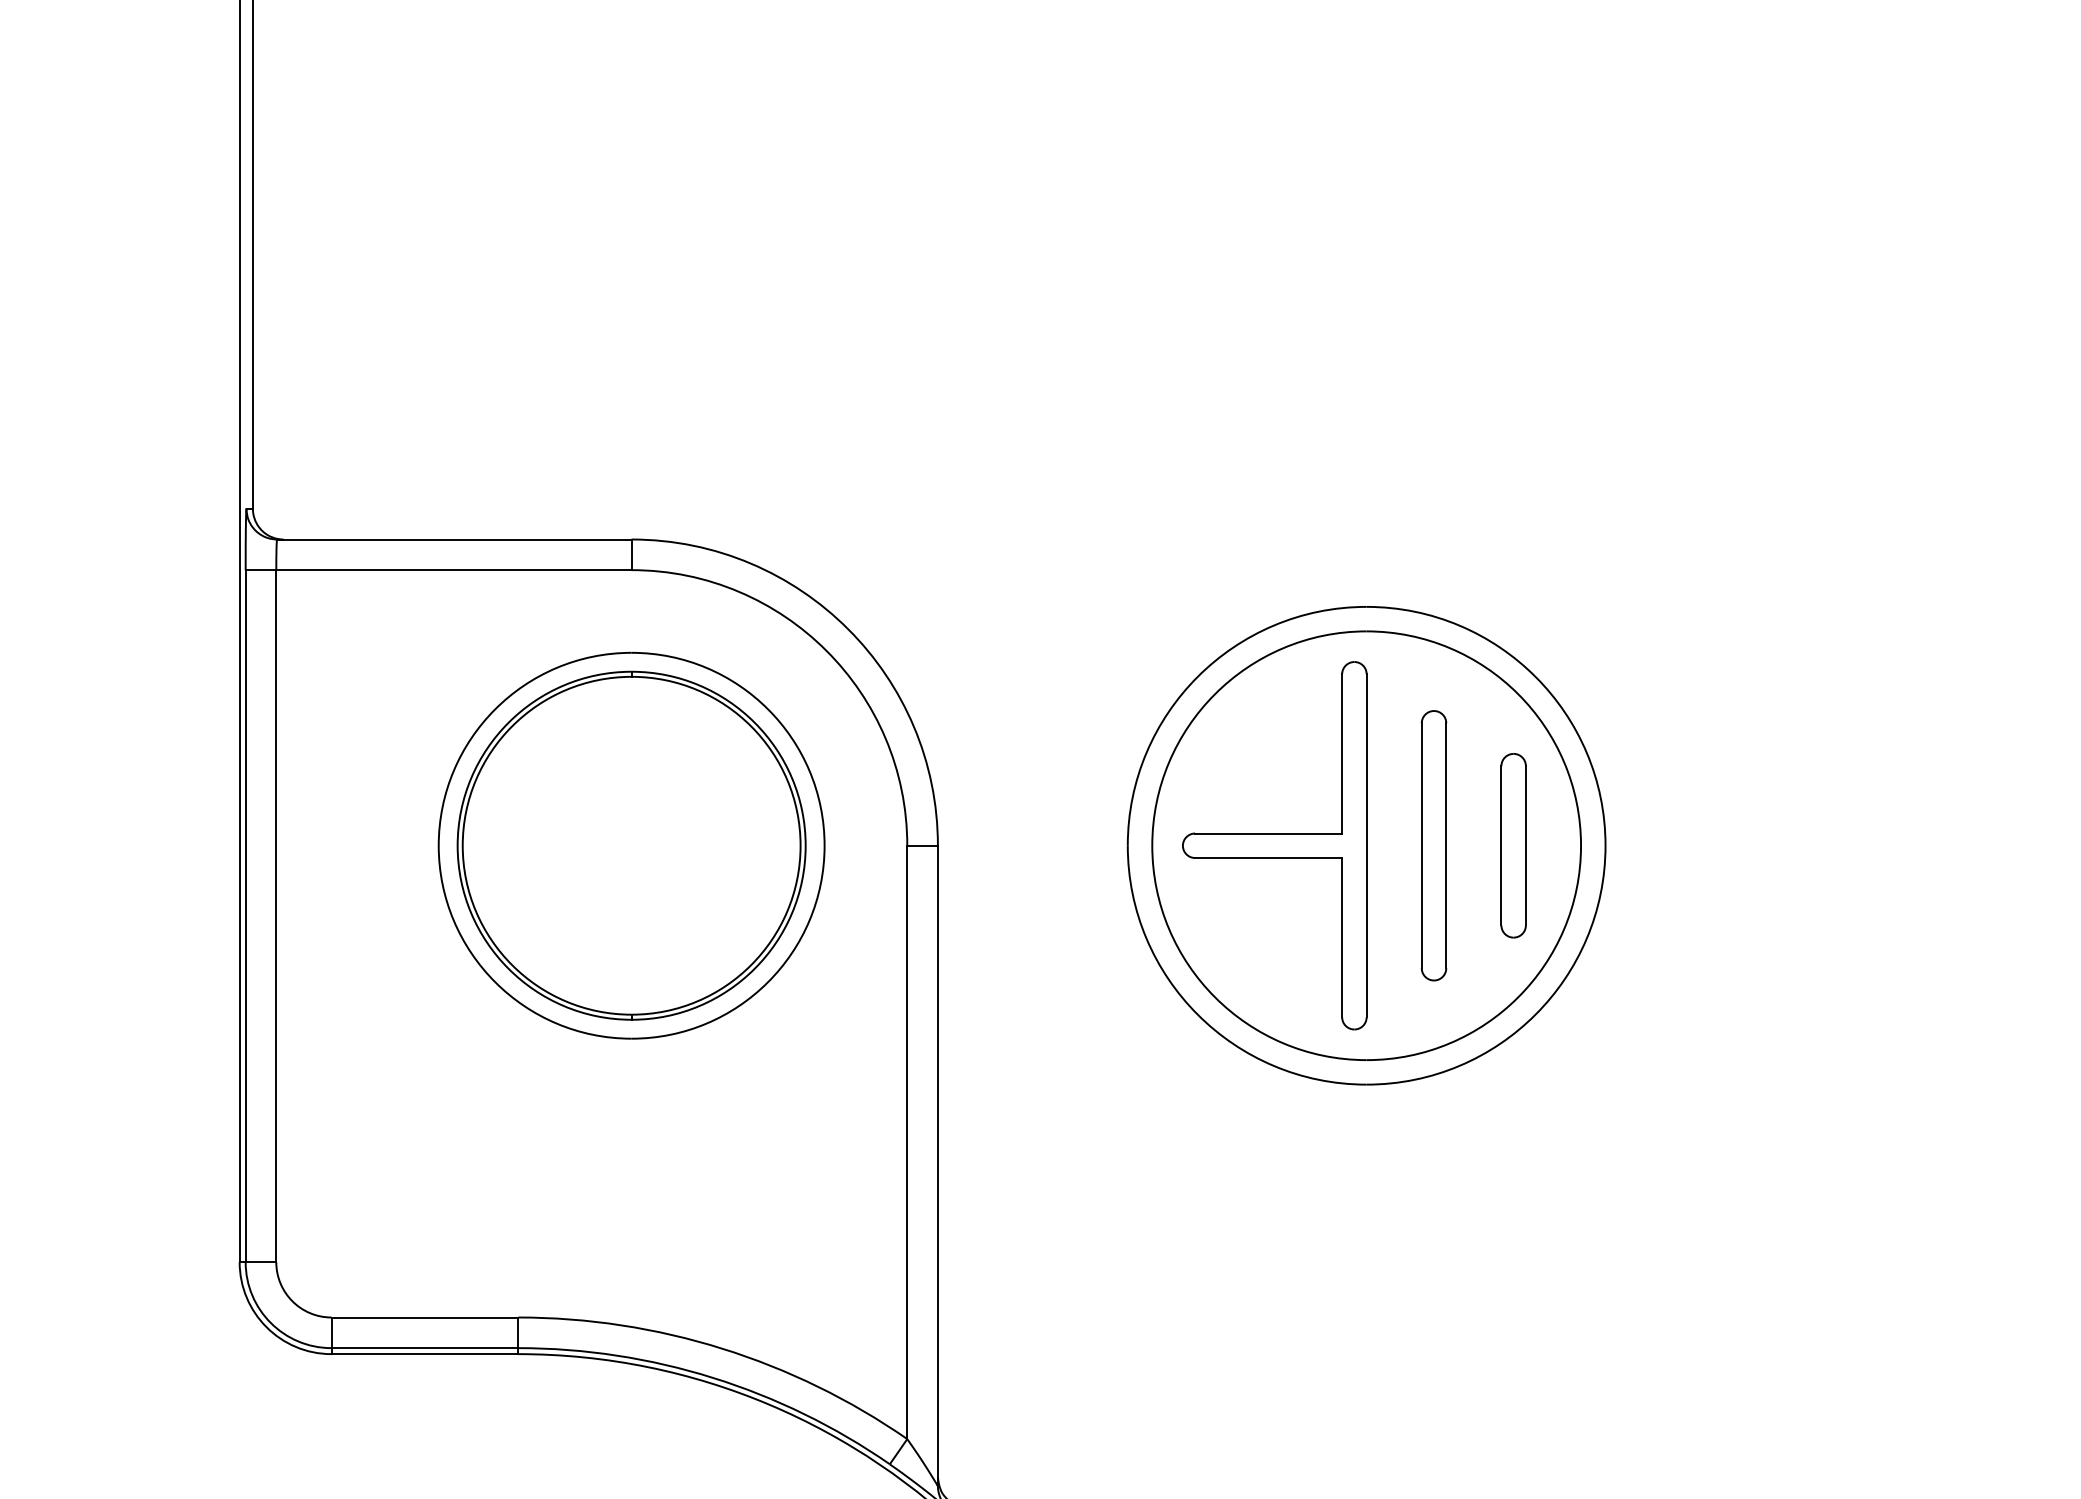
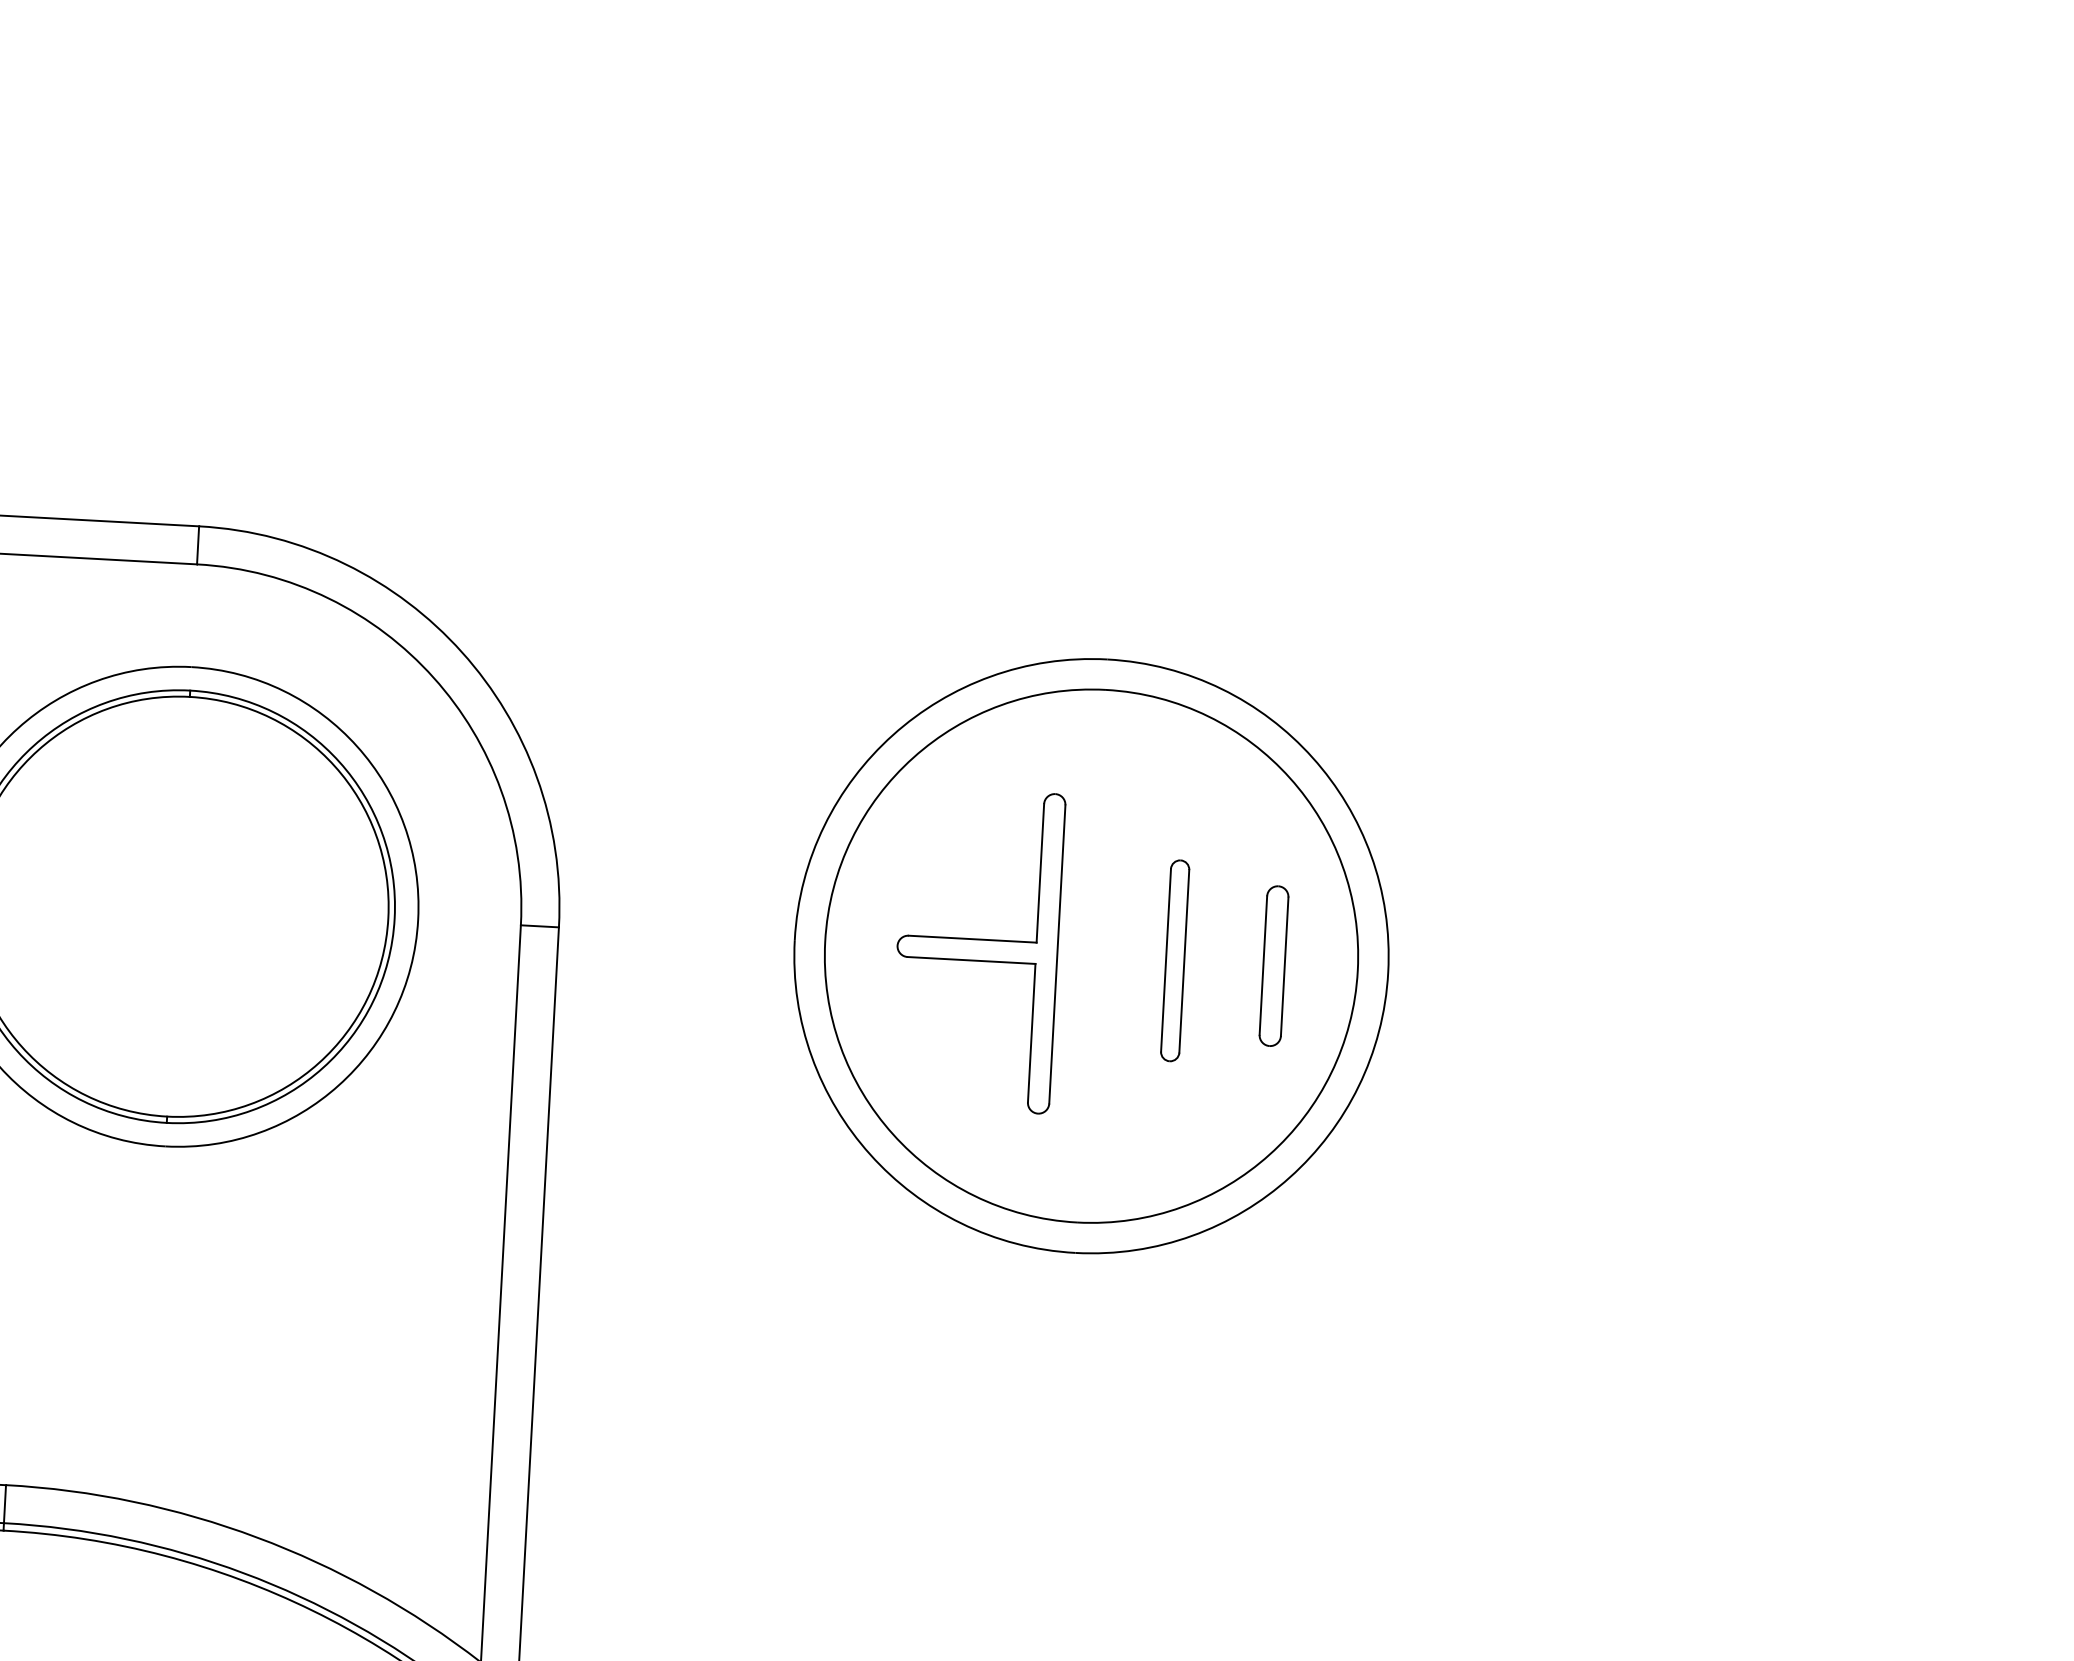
part: (1274, 845) -> (977, 949), size x0.7
part: (1433, 845) -> (1174, 960), size x0.6
part: (1513, 845) -> (1273, 965), size x0.7

